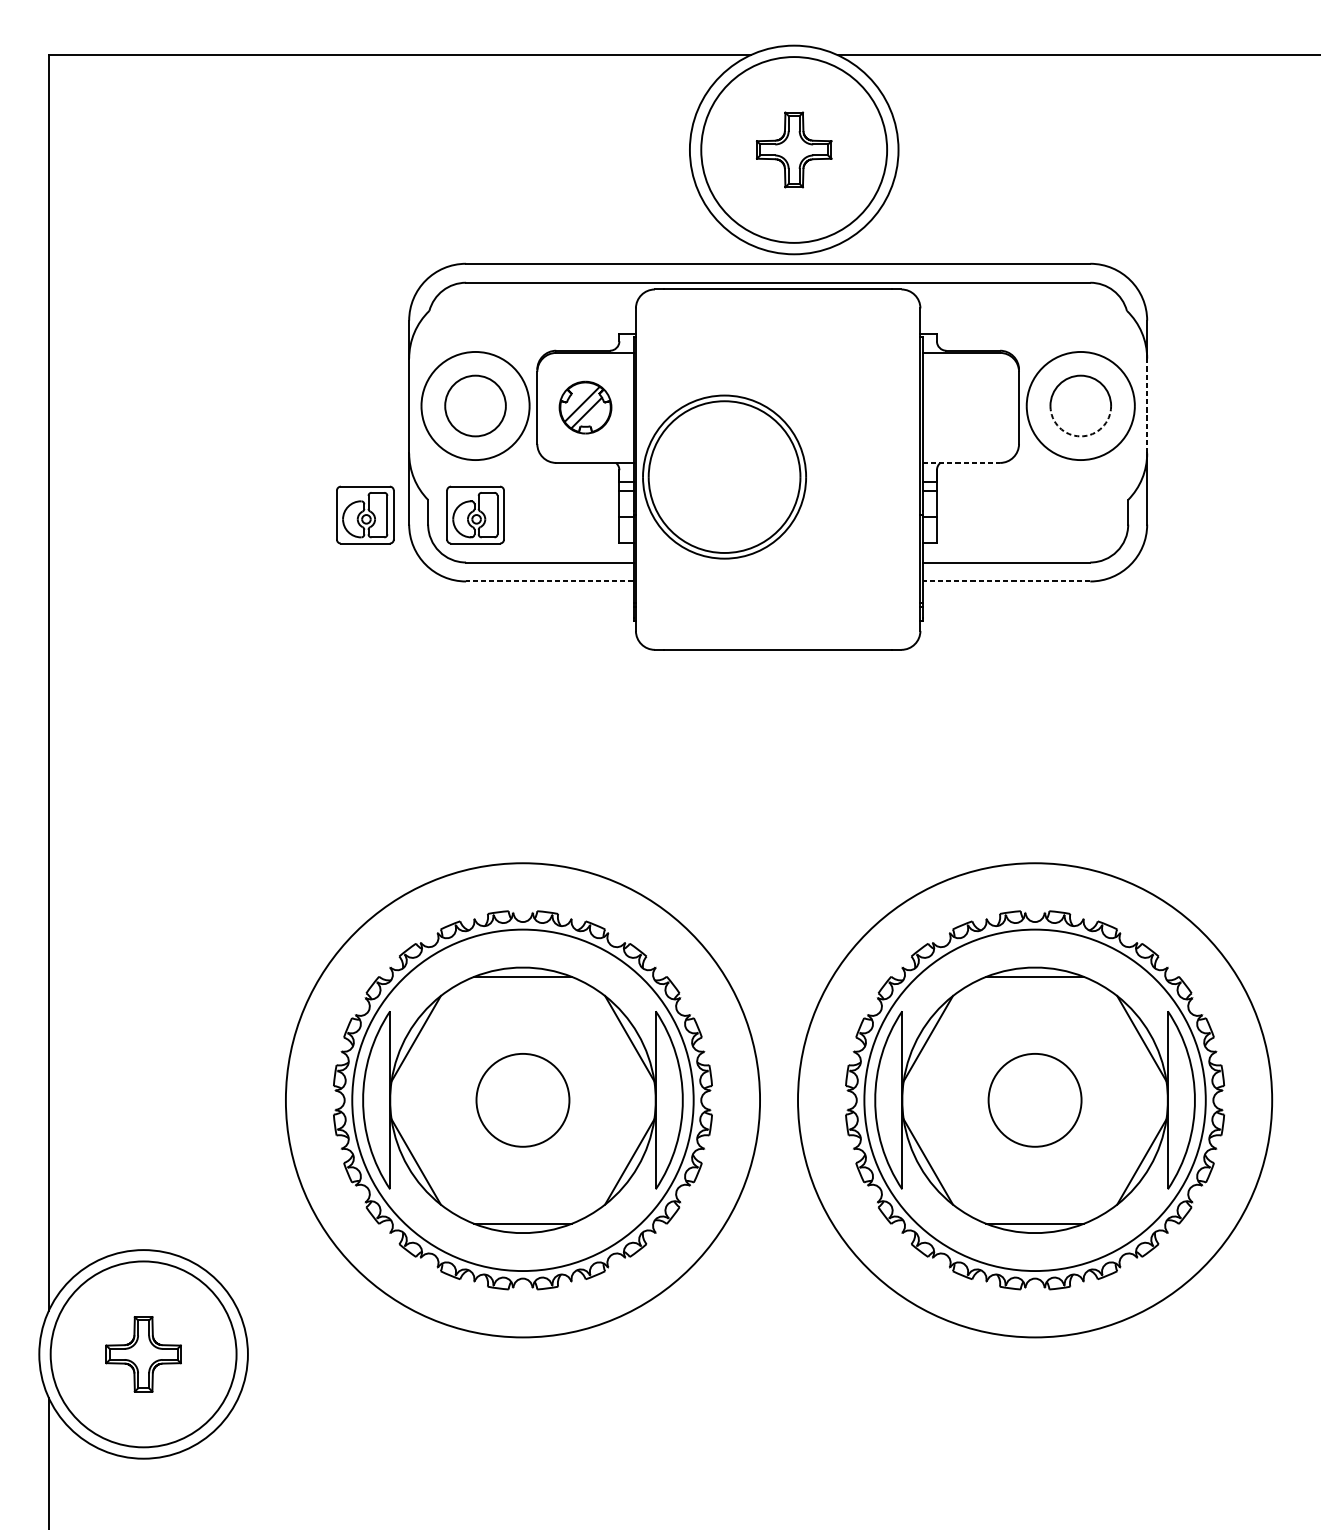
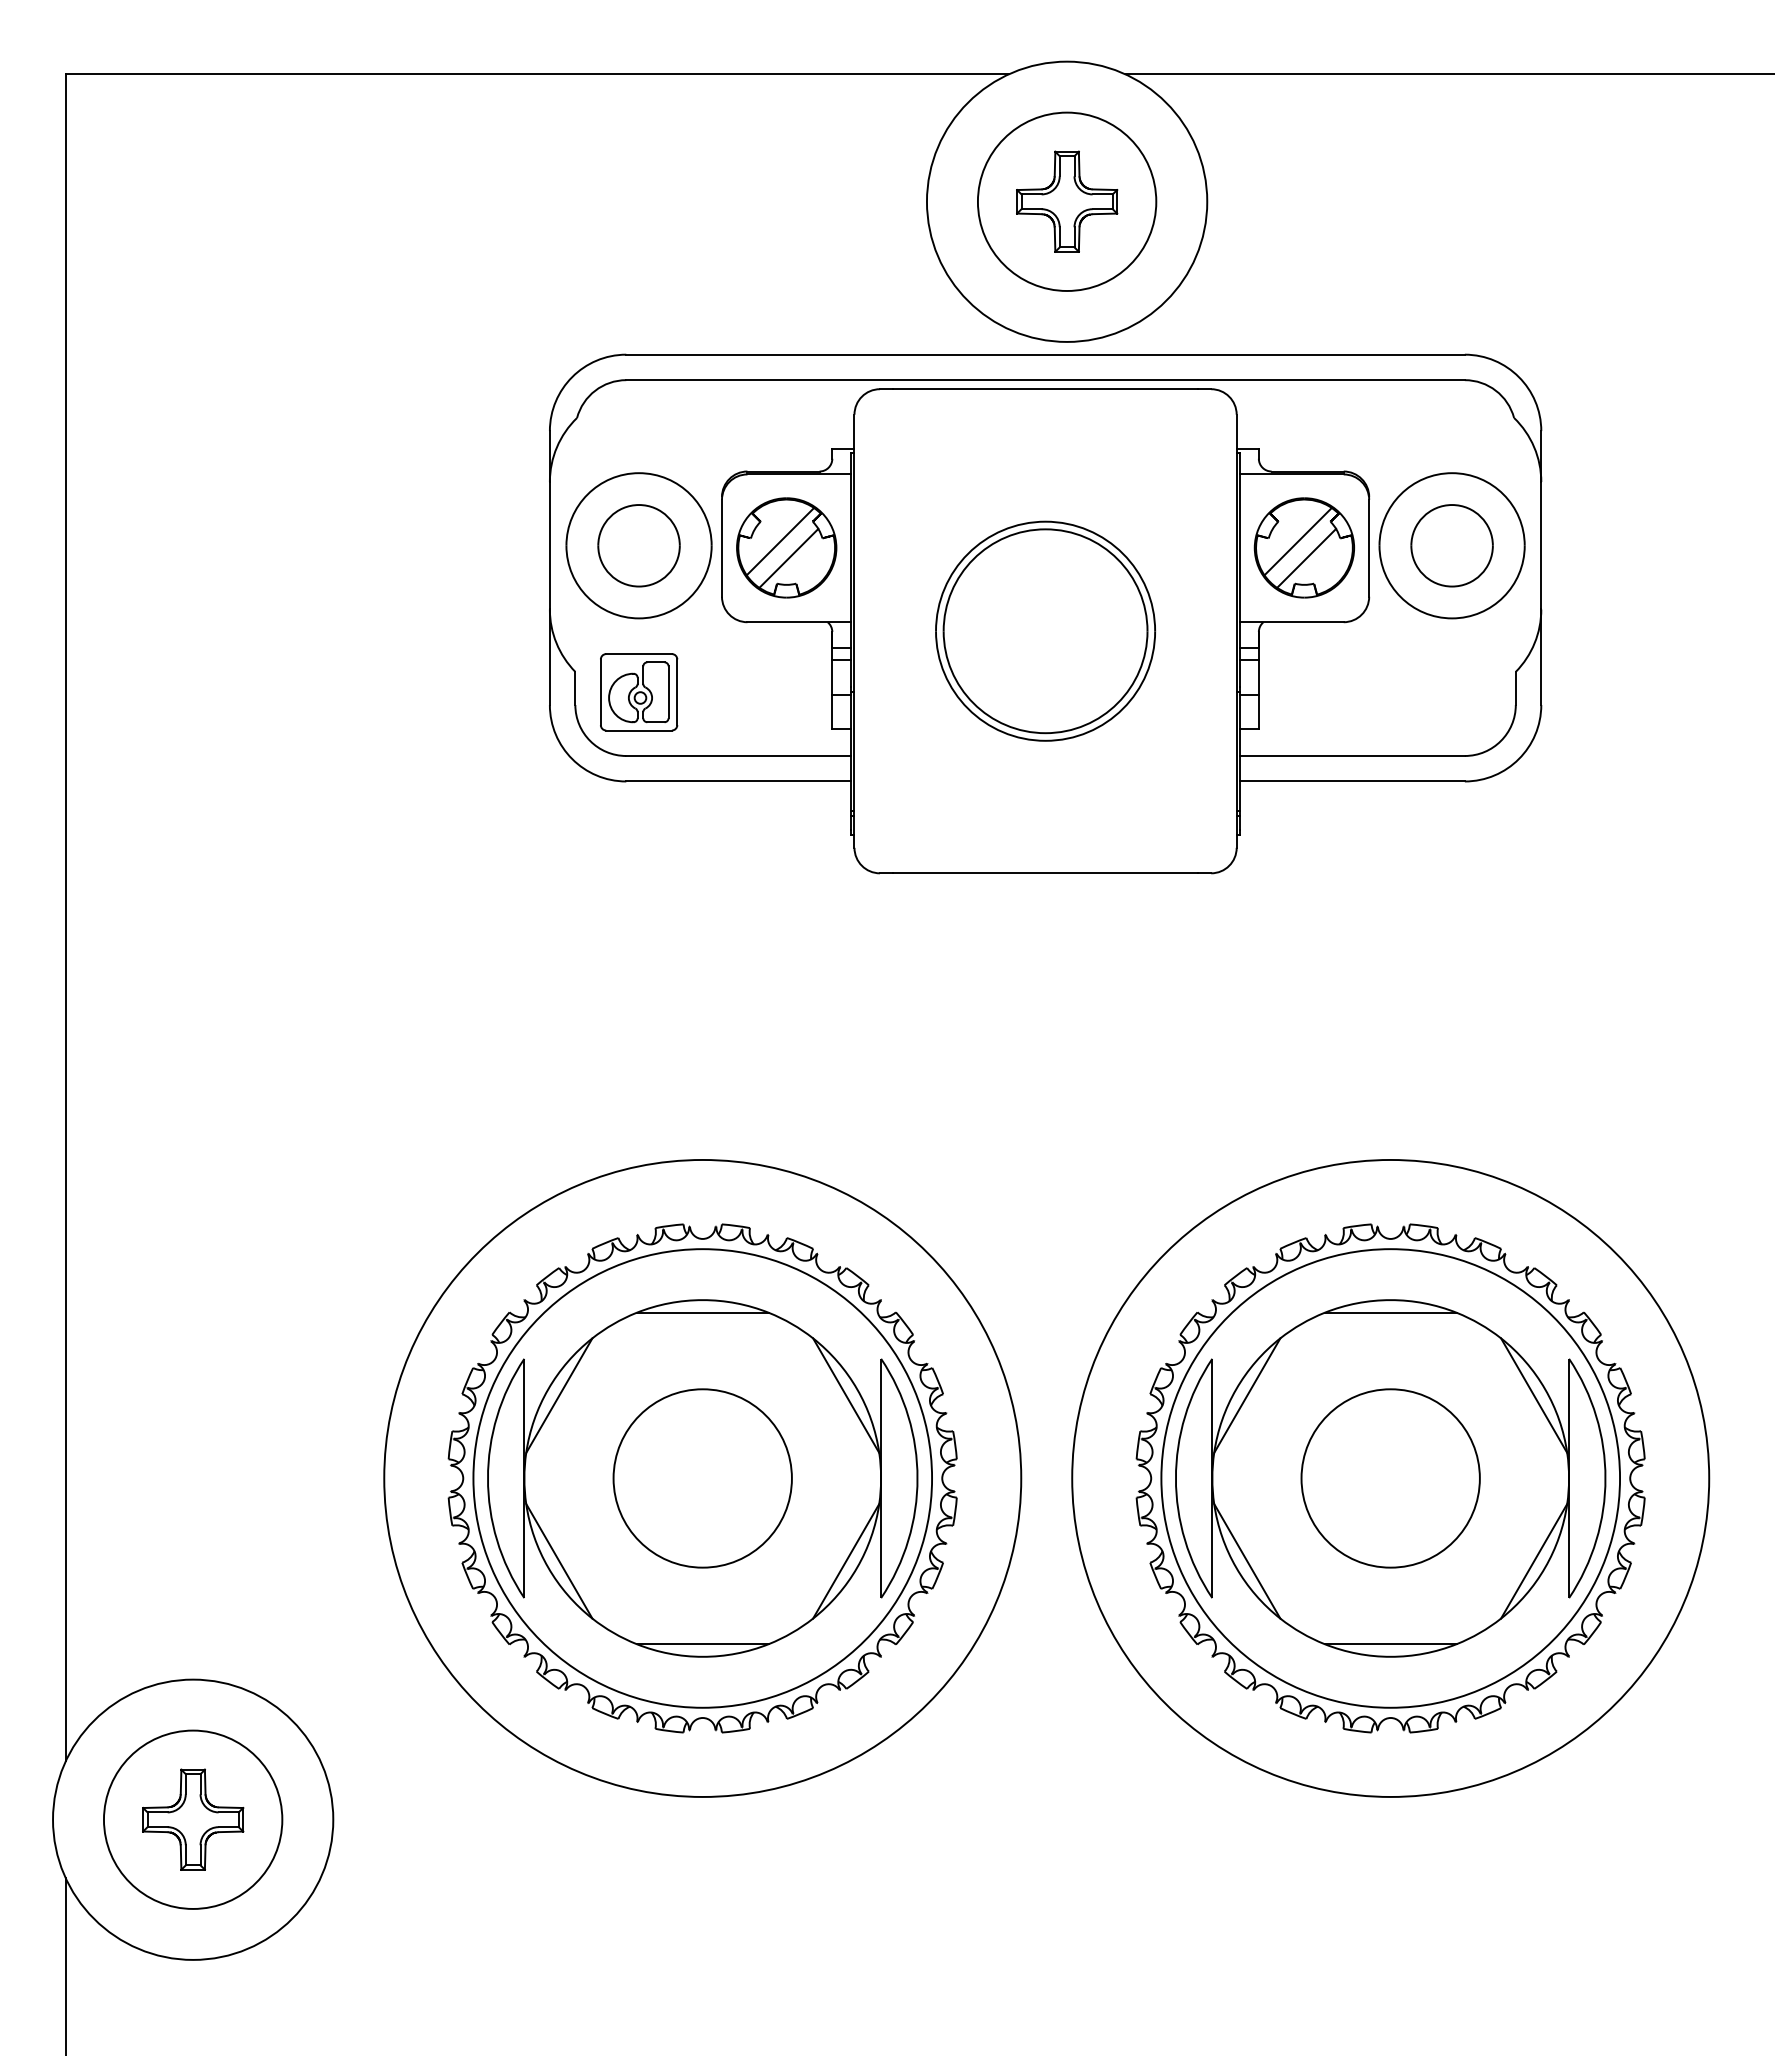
circle: (793, 149) -> (1066, 201), size x0.71
line: (1147, 405) -> (1541, 545), dashed -> solid
part: (585, 407) -> (786, 547), size x1.43
part: (970, 407) -> (1303, 547), added
arc: (1081, 436) -> (1452, 586), dashed -> solid
line: (961, 463) -> (1291, 622), dashed -> solid
part: (724, 476) -> (1045, 630), moved
part: (365, 515) -> (491, 692), removed
line: (549, 581) -> (738, 781), dashed -> solid
line: (1006, 581) -> (1352, 781), dashed -> solid
circle: (522, 1100) -> (702, 1478), size x1.43
circle: (1034, 1100) -> (1390, 1478), size x1.43
circle: (143, 1354) -> (192, 1819), size x0.71

